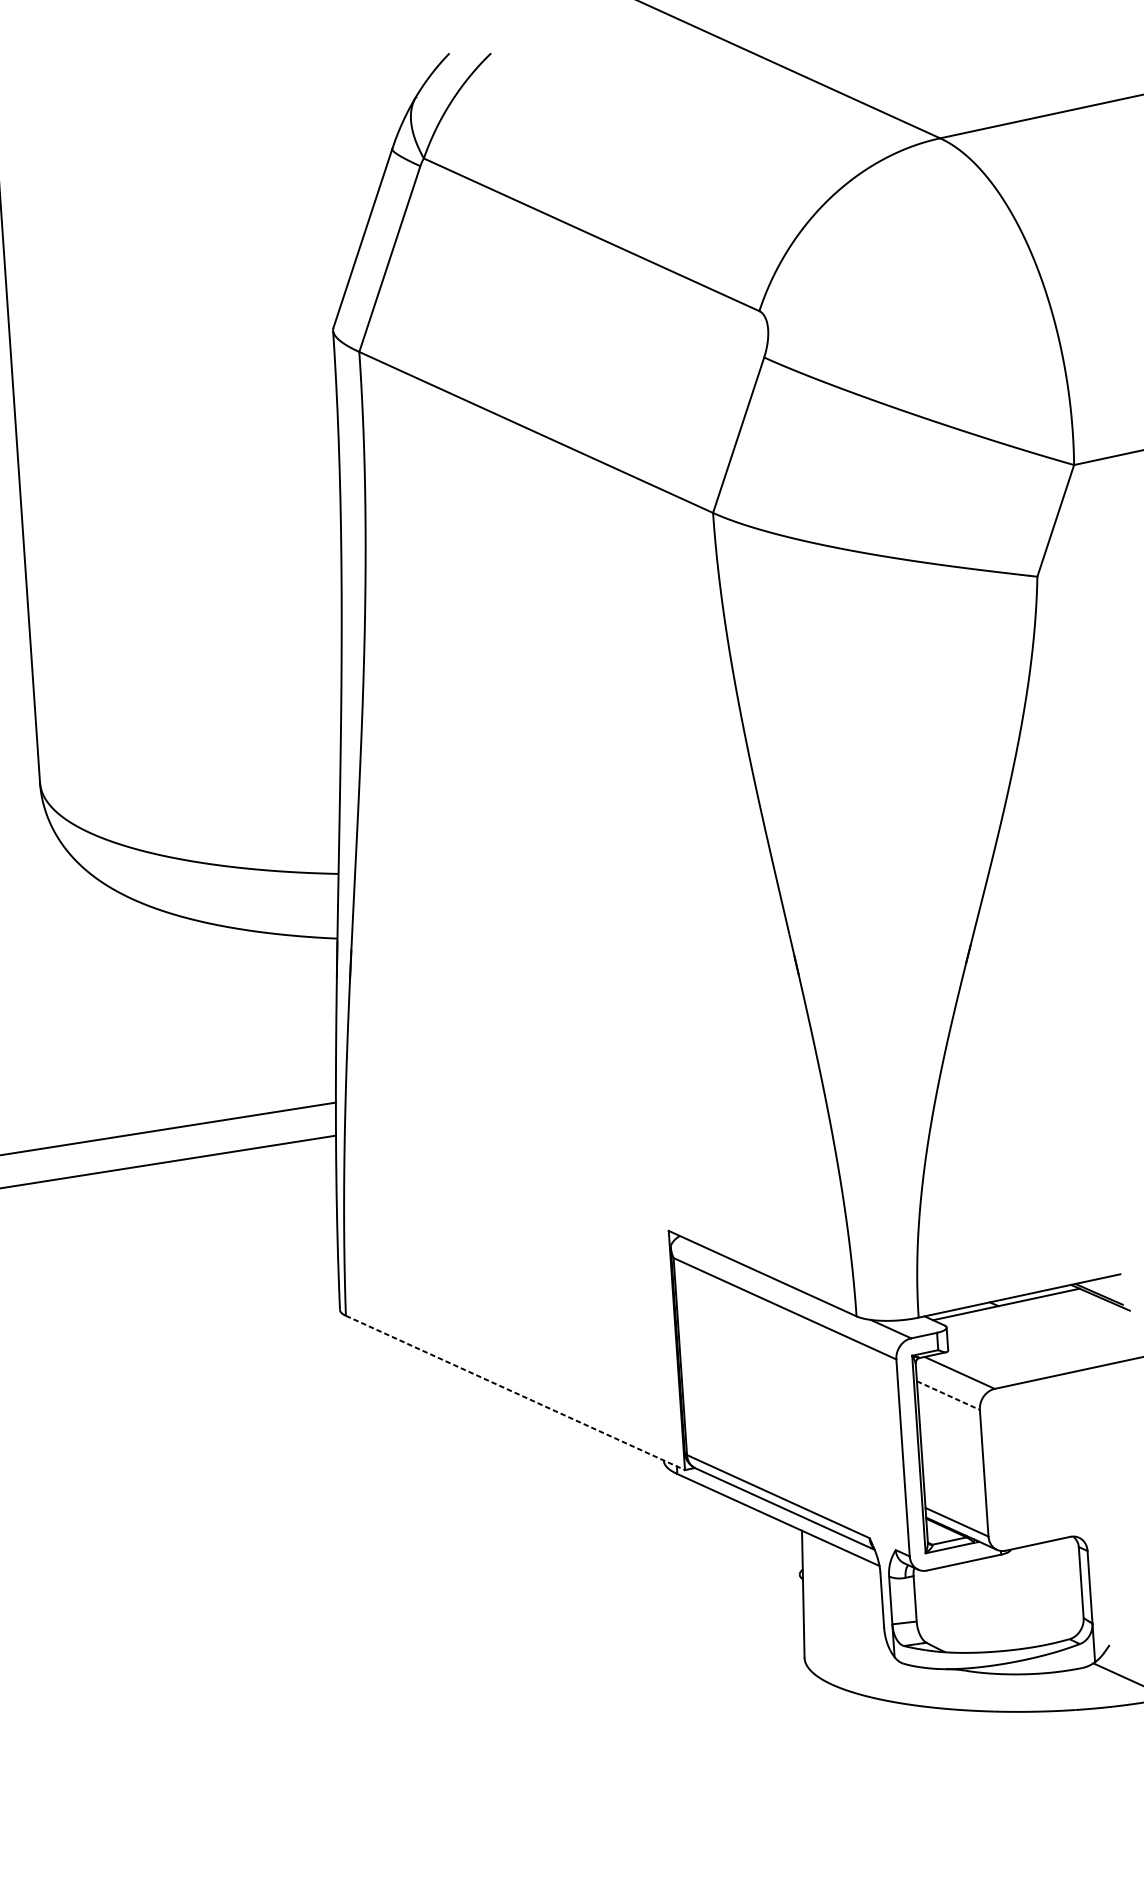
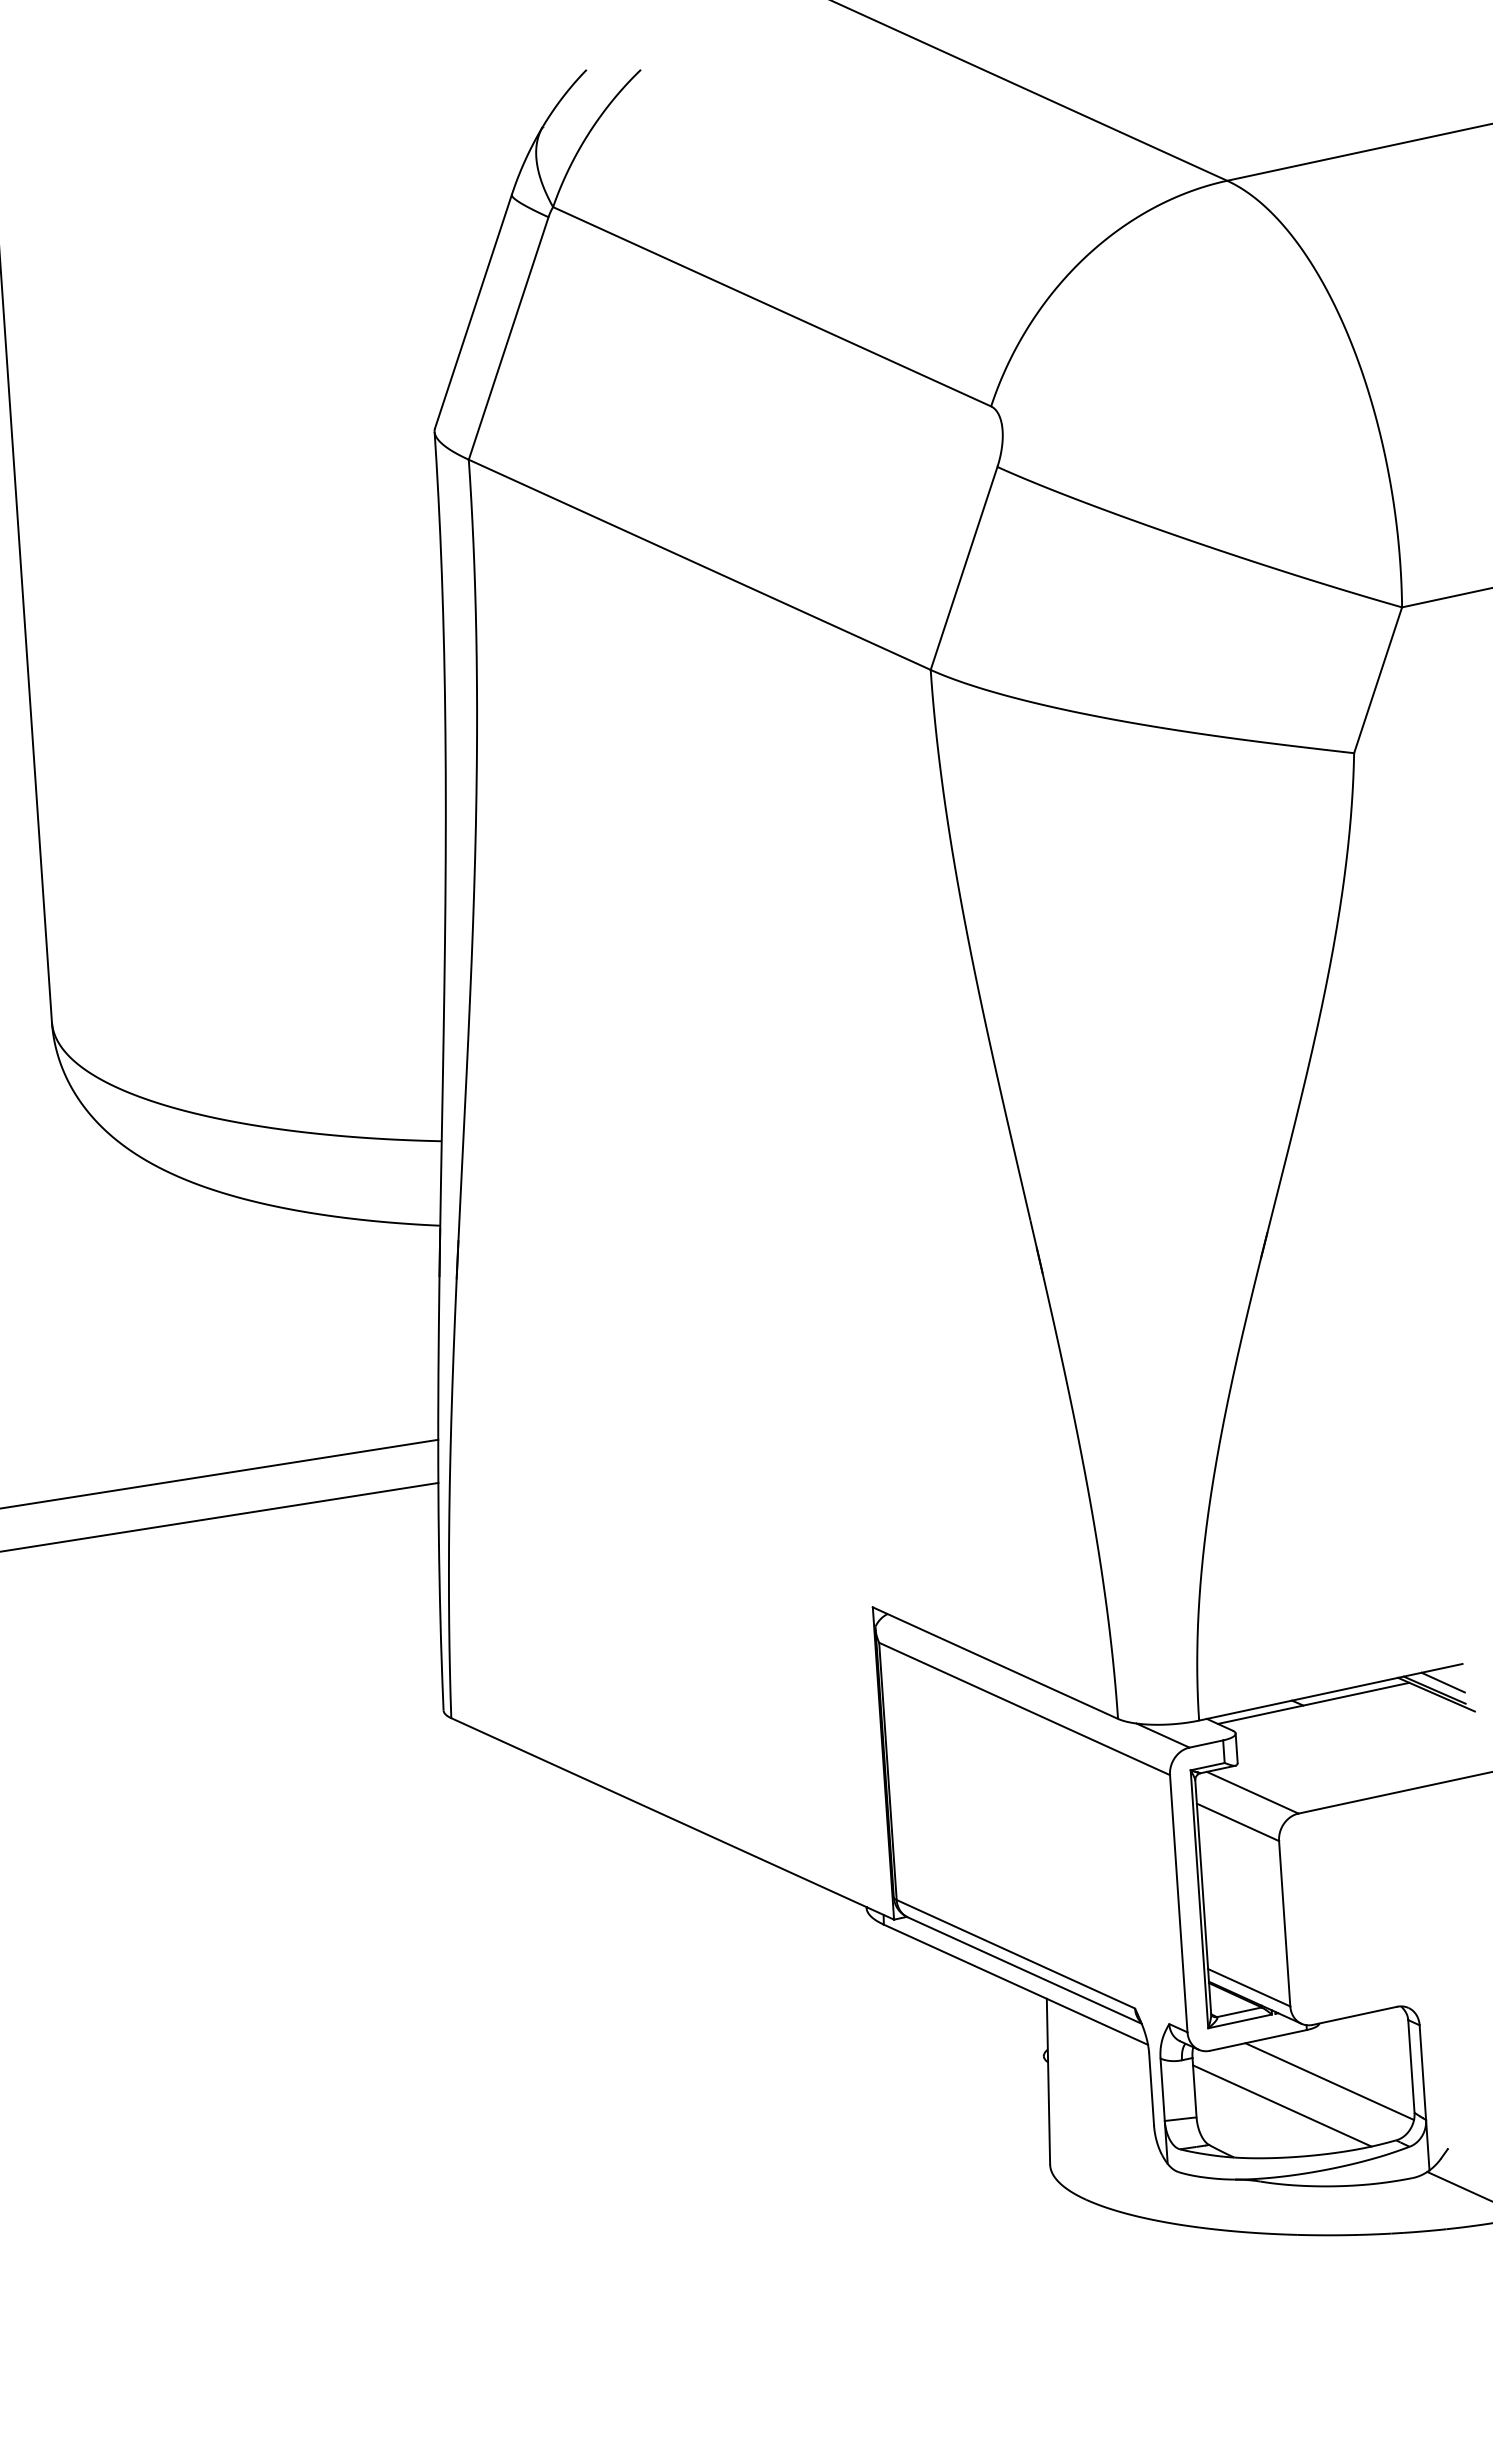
line: (1105, 1288) -> (1442, 1682), added
line: (516, 1393) -> (673, 1819), dashed -> solid
line: (948, 1395) -> (1238, 1822), dashed -> solid
line: (1018, 1594) -> (1329, 2081), added
line: (982, 1612) -> (1282, 2105), added

